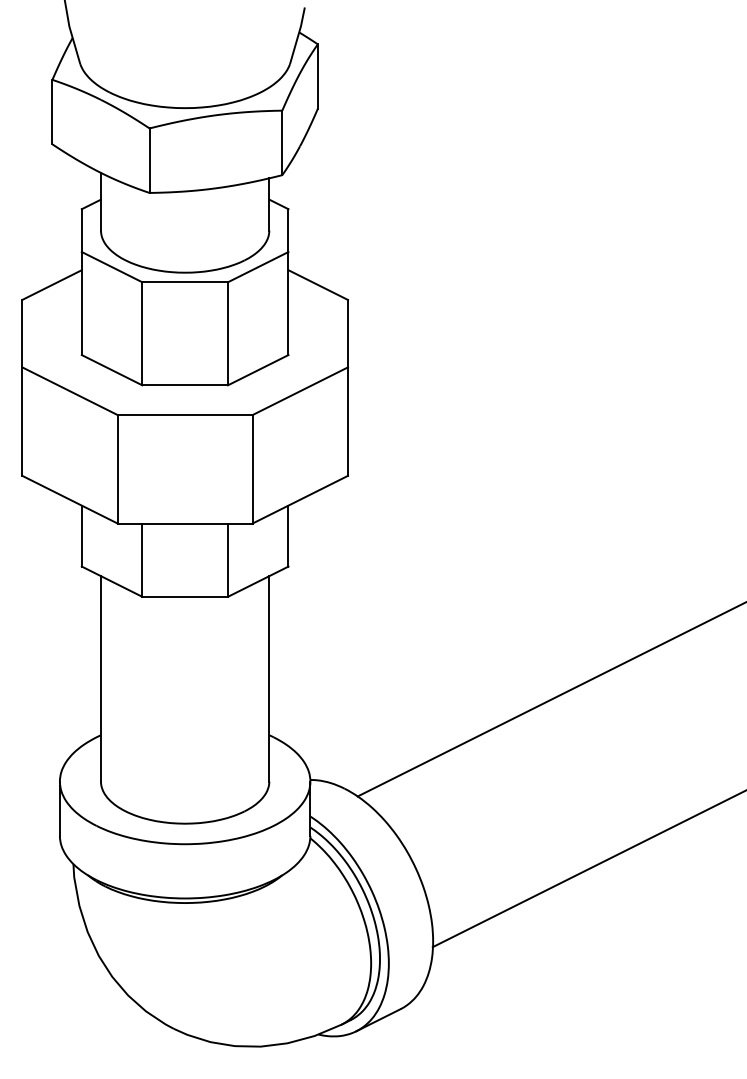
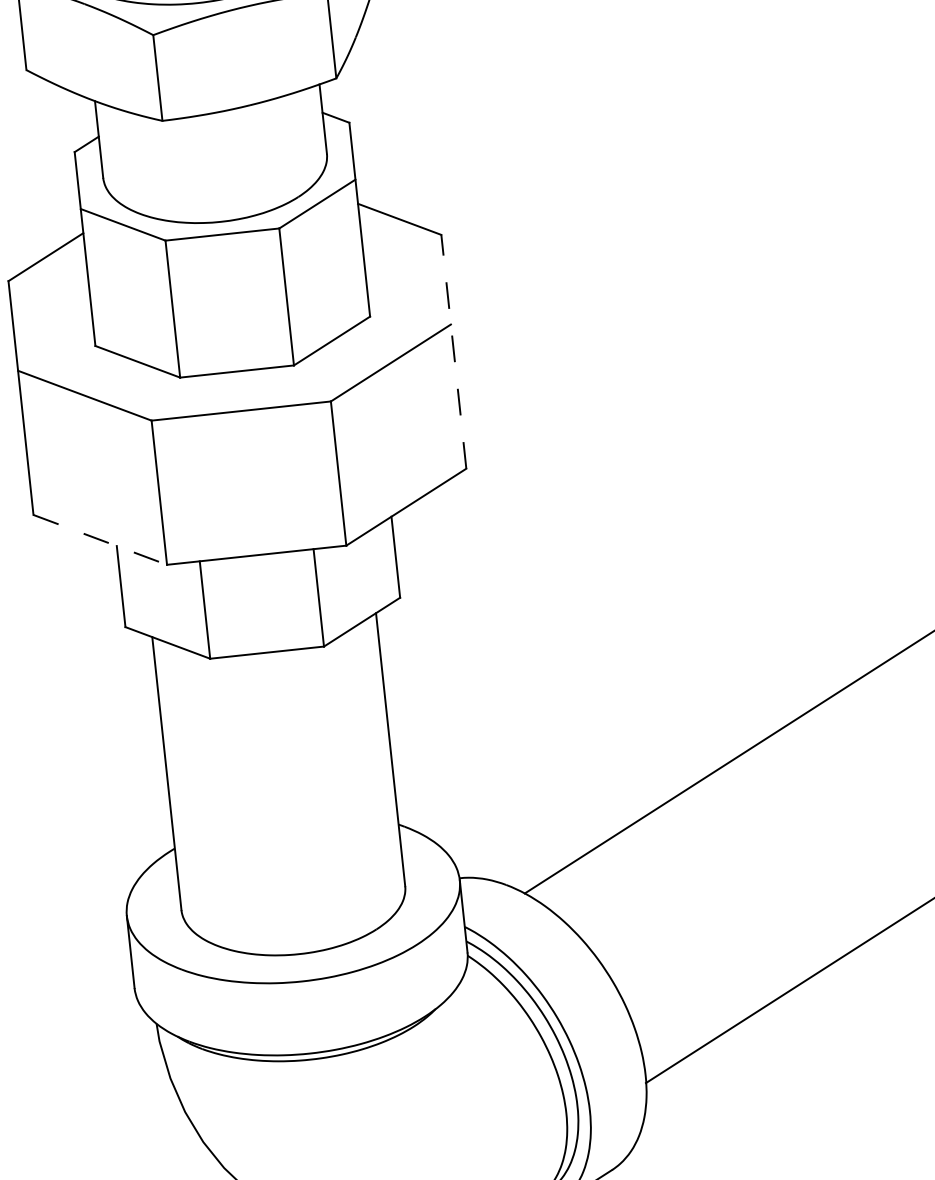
line: (347, 387) -> (453, 351), solid -> dashed
line: (70, 499) -> (100, 539), solid -> dashed

